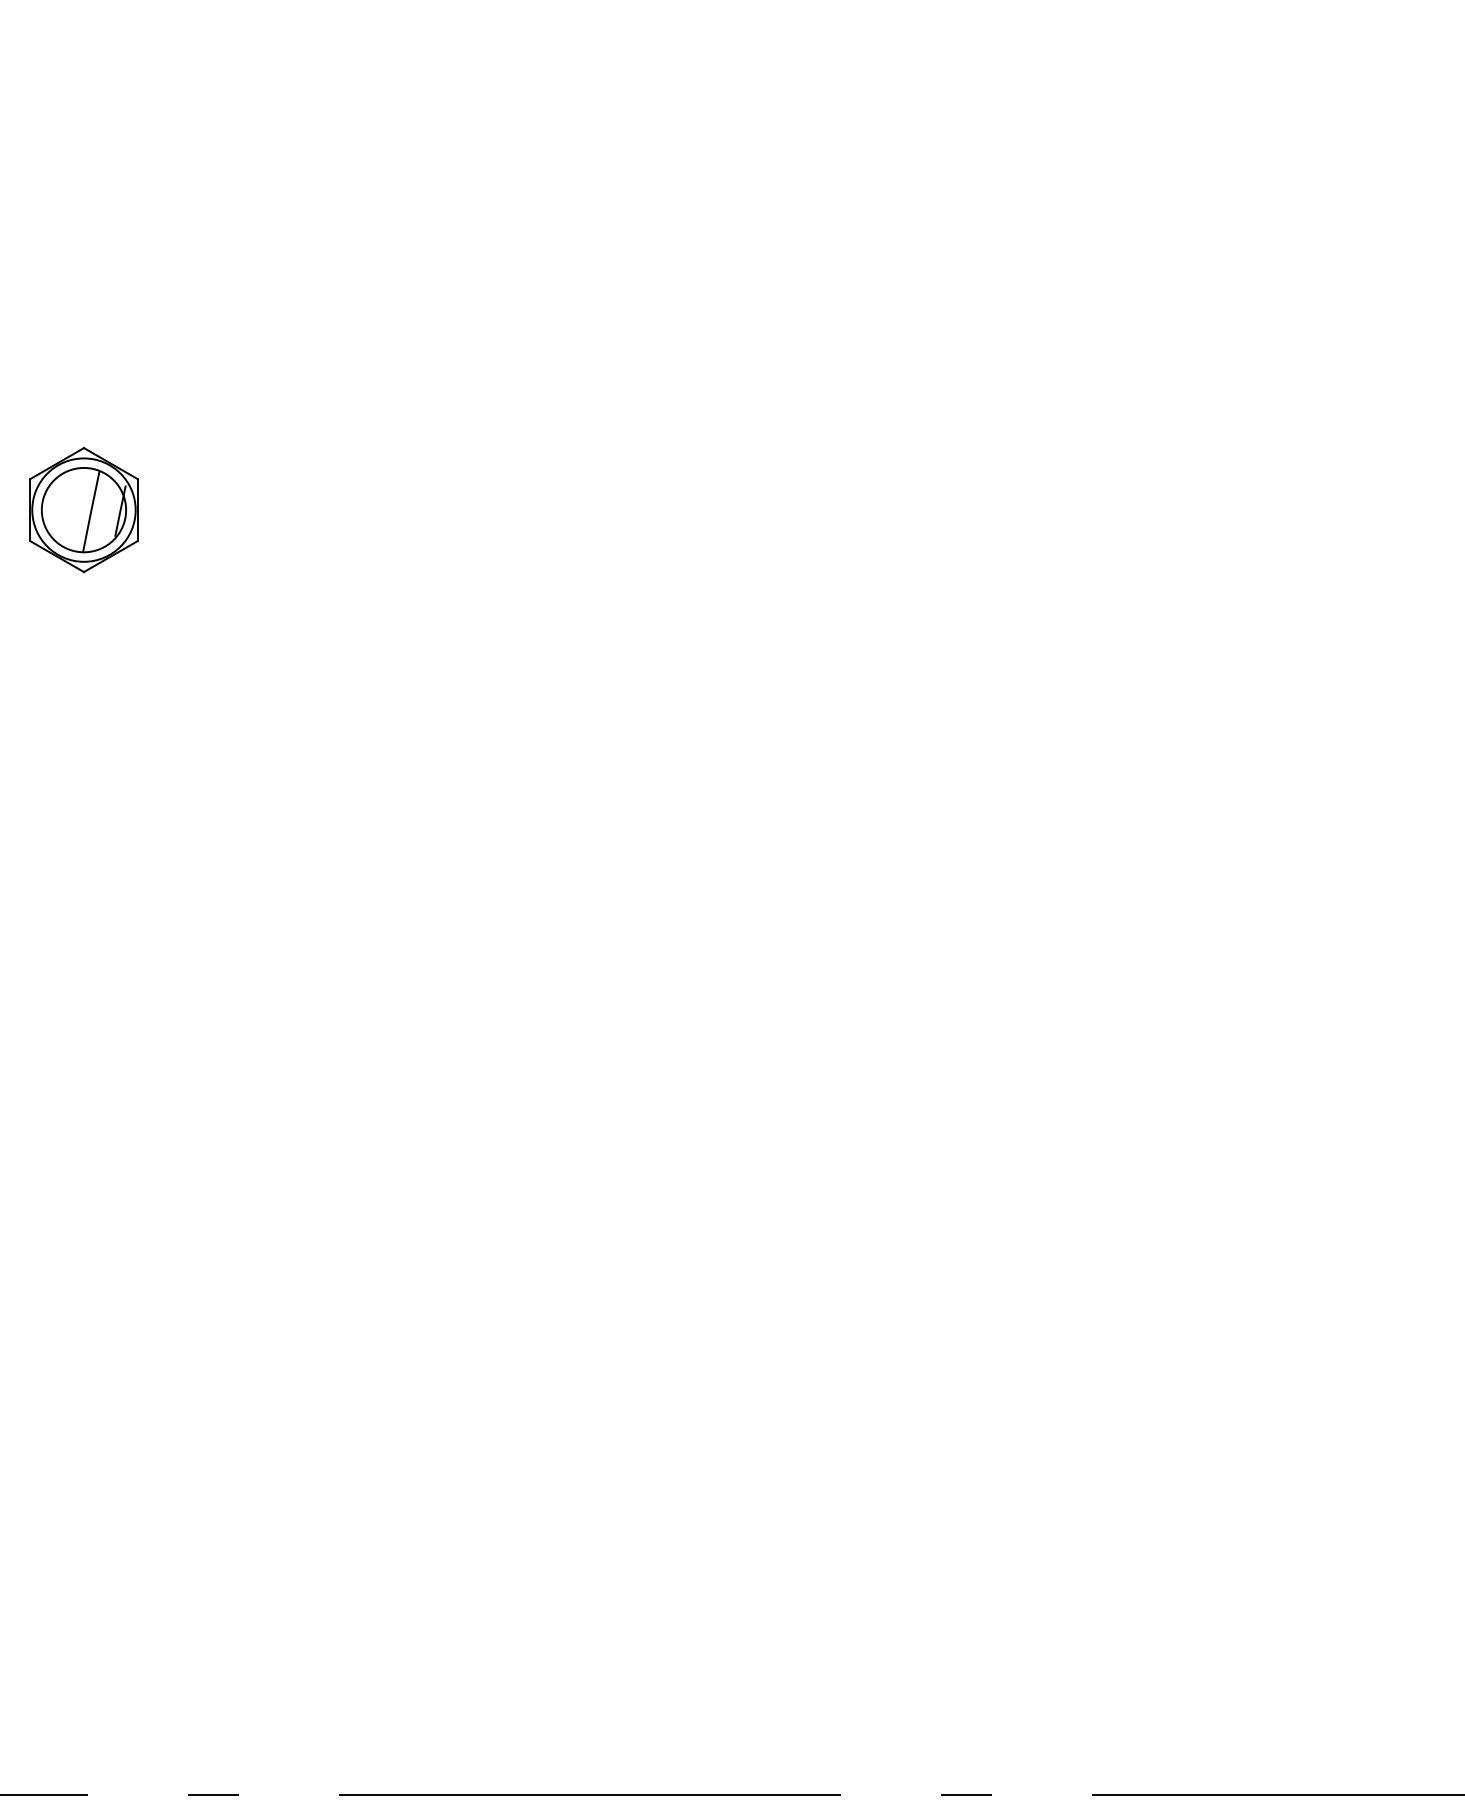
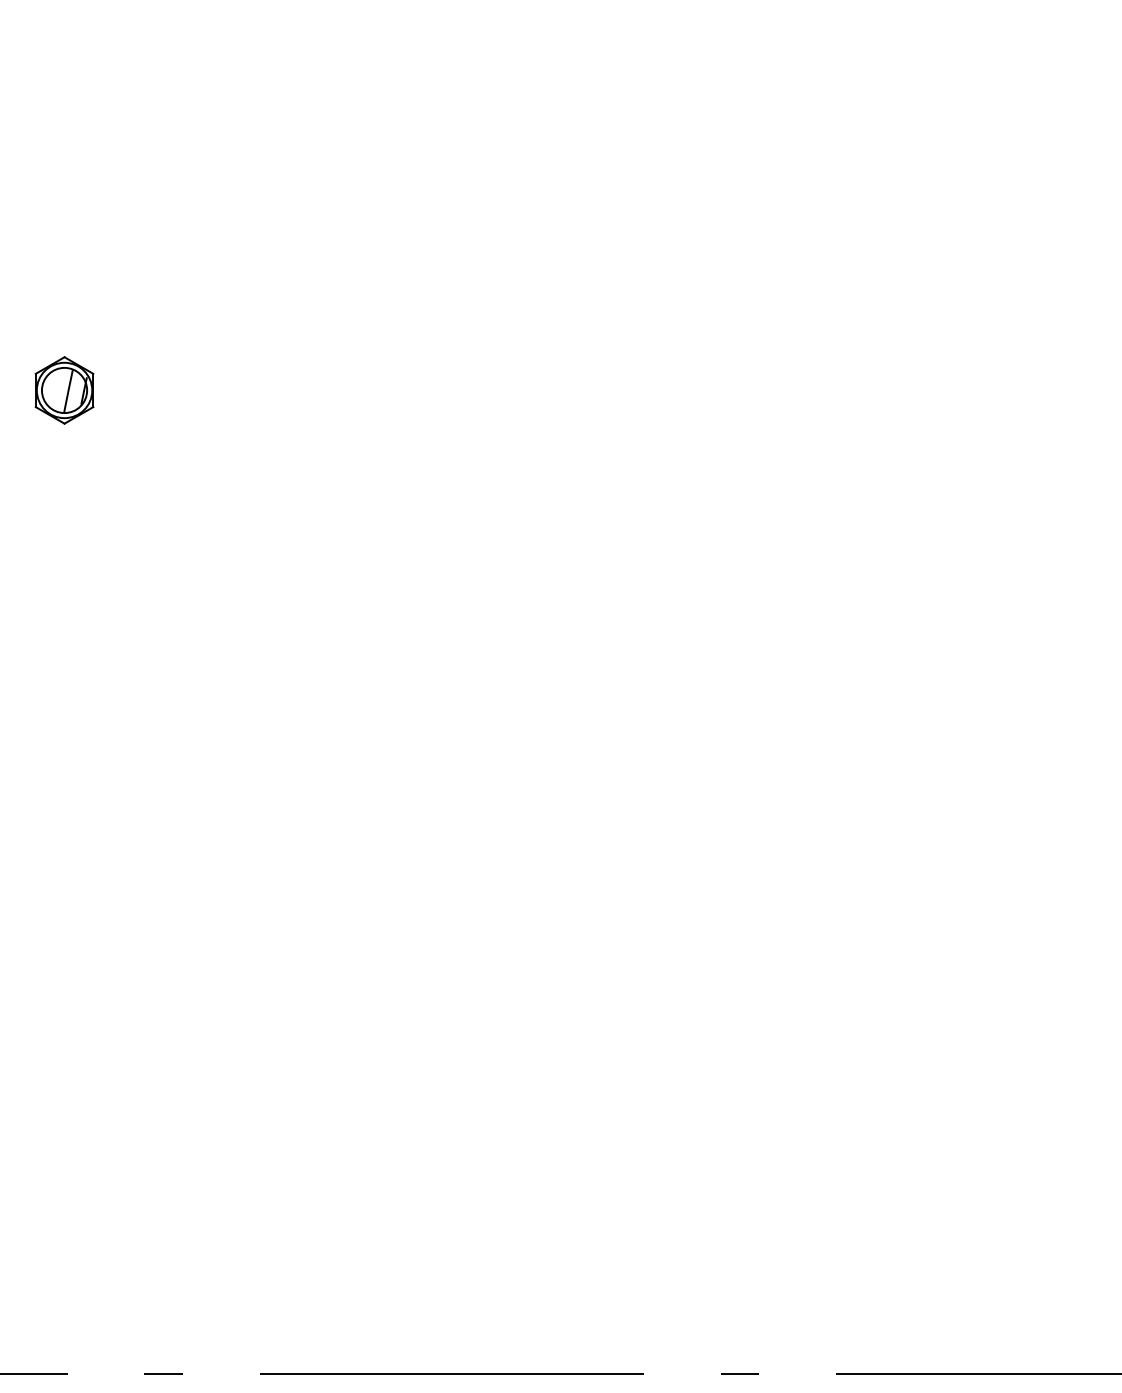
part: (83, 510) -> (64, 390), size x0.7

